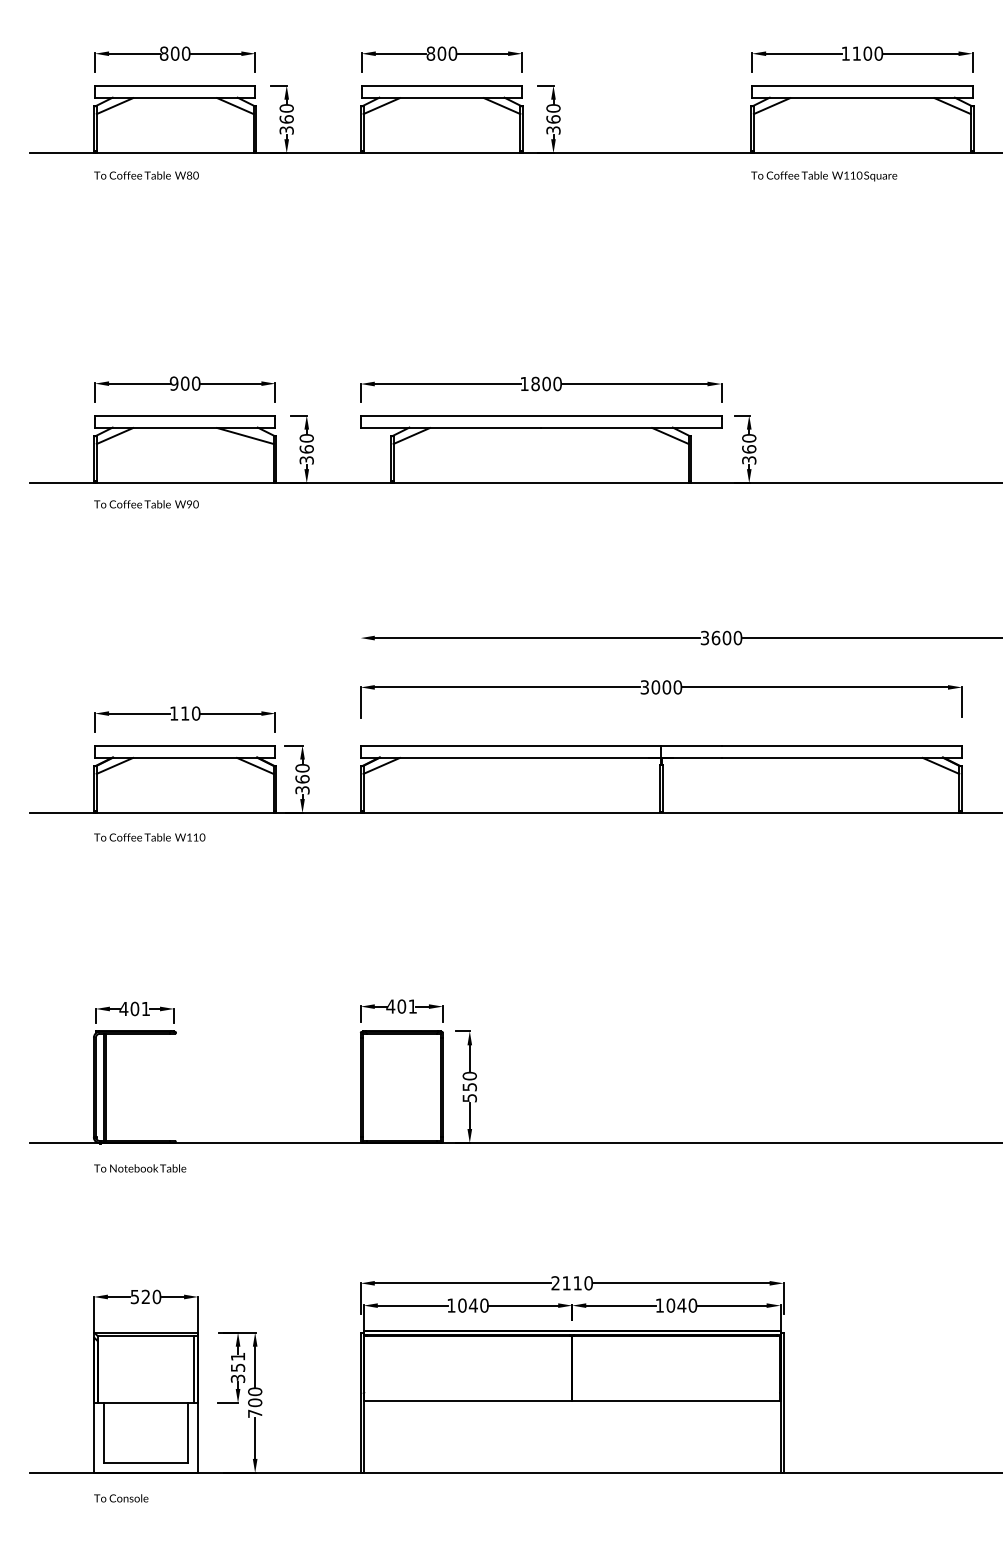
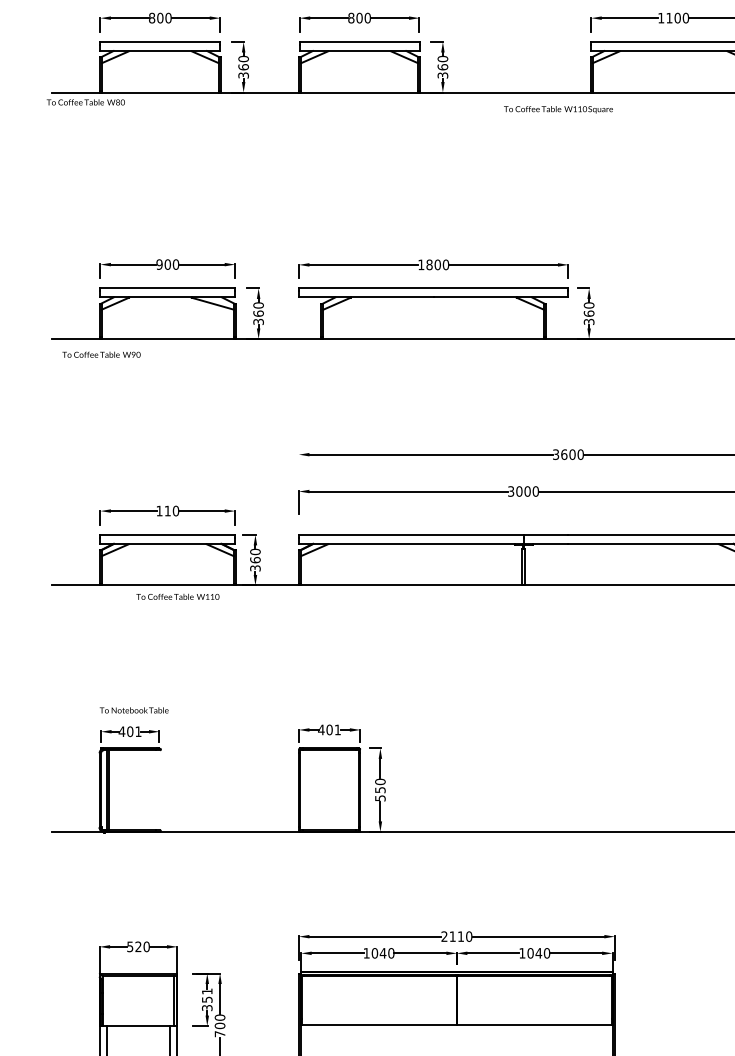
text: (146, 175) -> (85, 102), moved
text: (824, 176) -> (558, 109), moved
text: (146, 504) -> (101, 354), moved
text: (149, 837) -> (177, 596), moved
text: (140, 1168) -> (134, 710), moved

